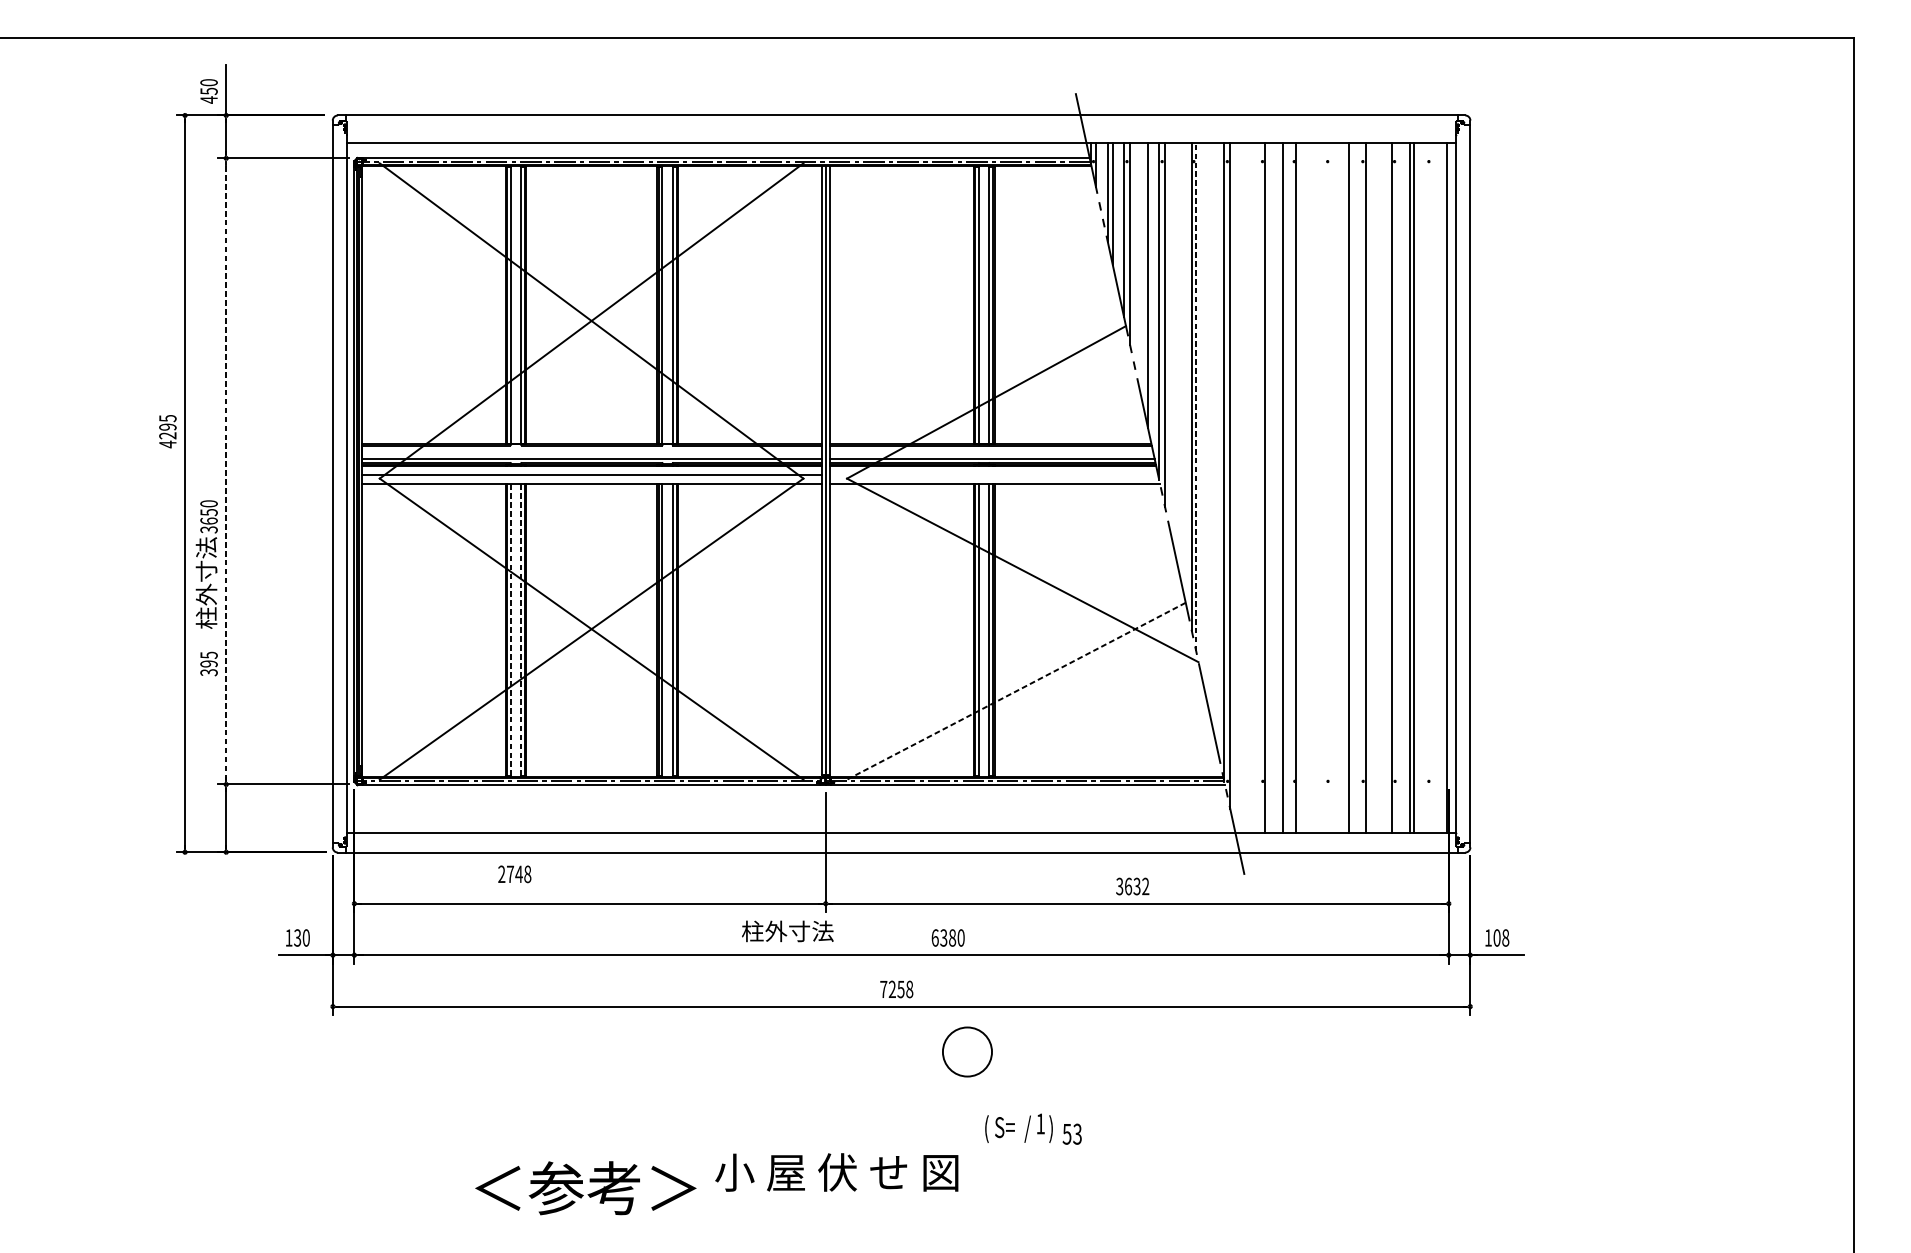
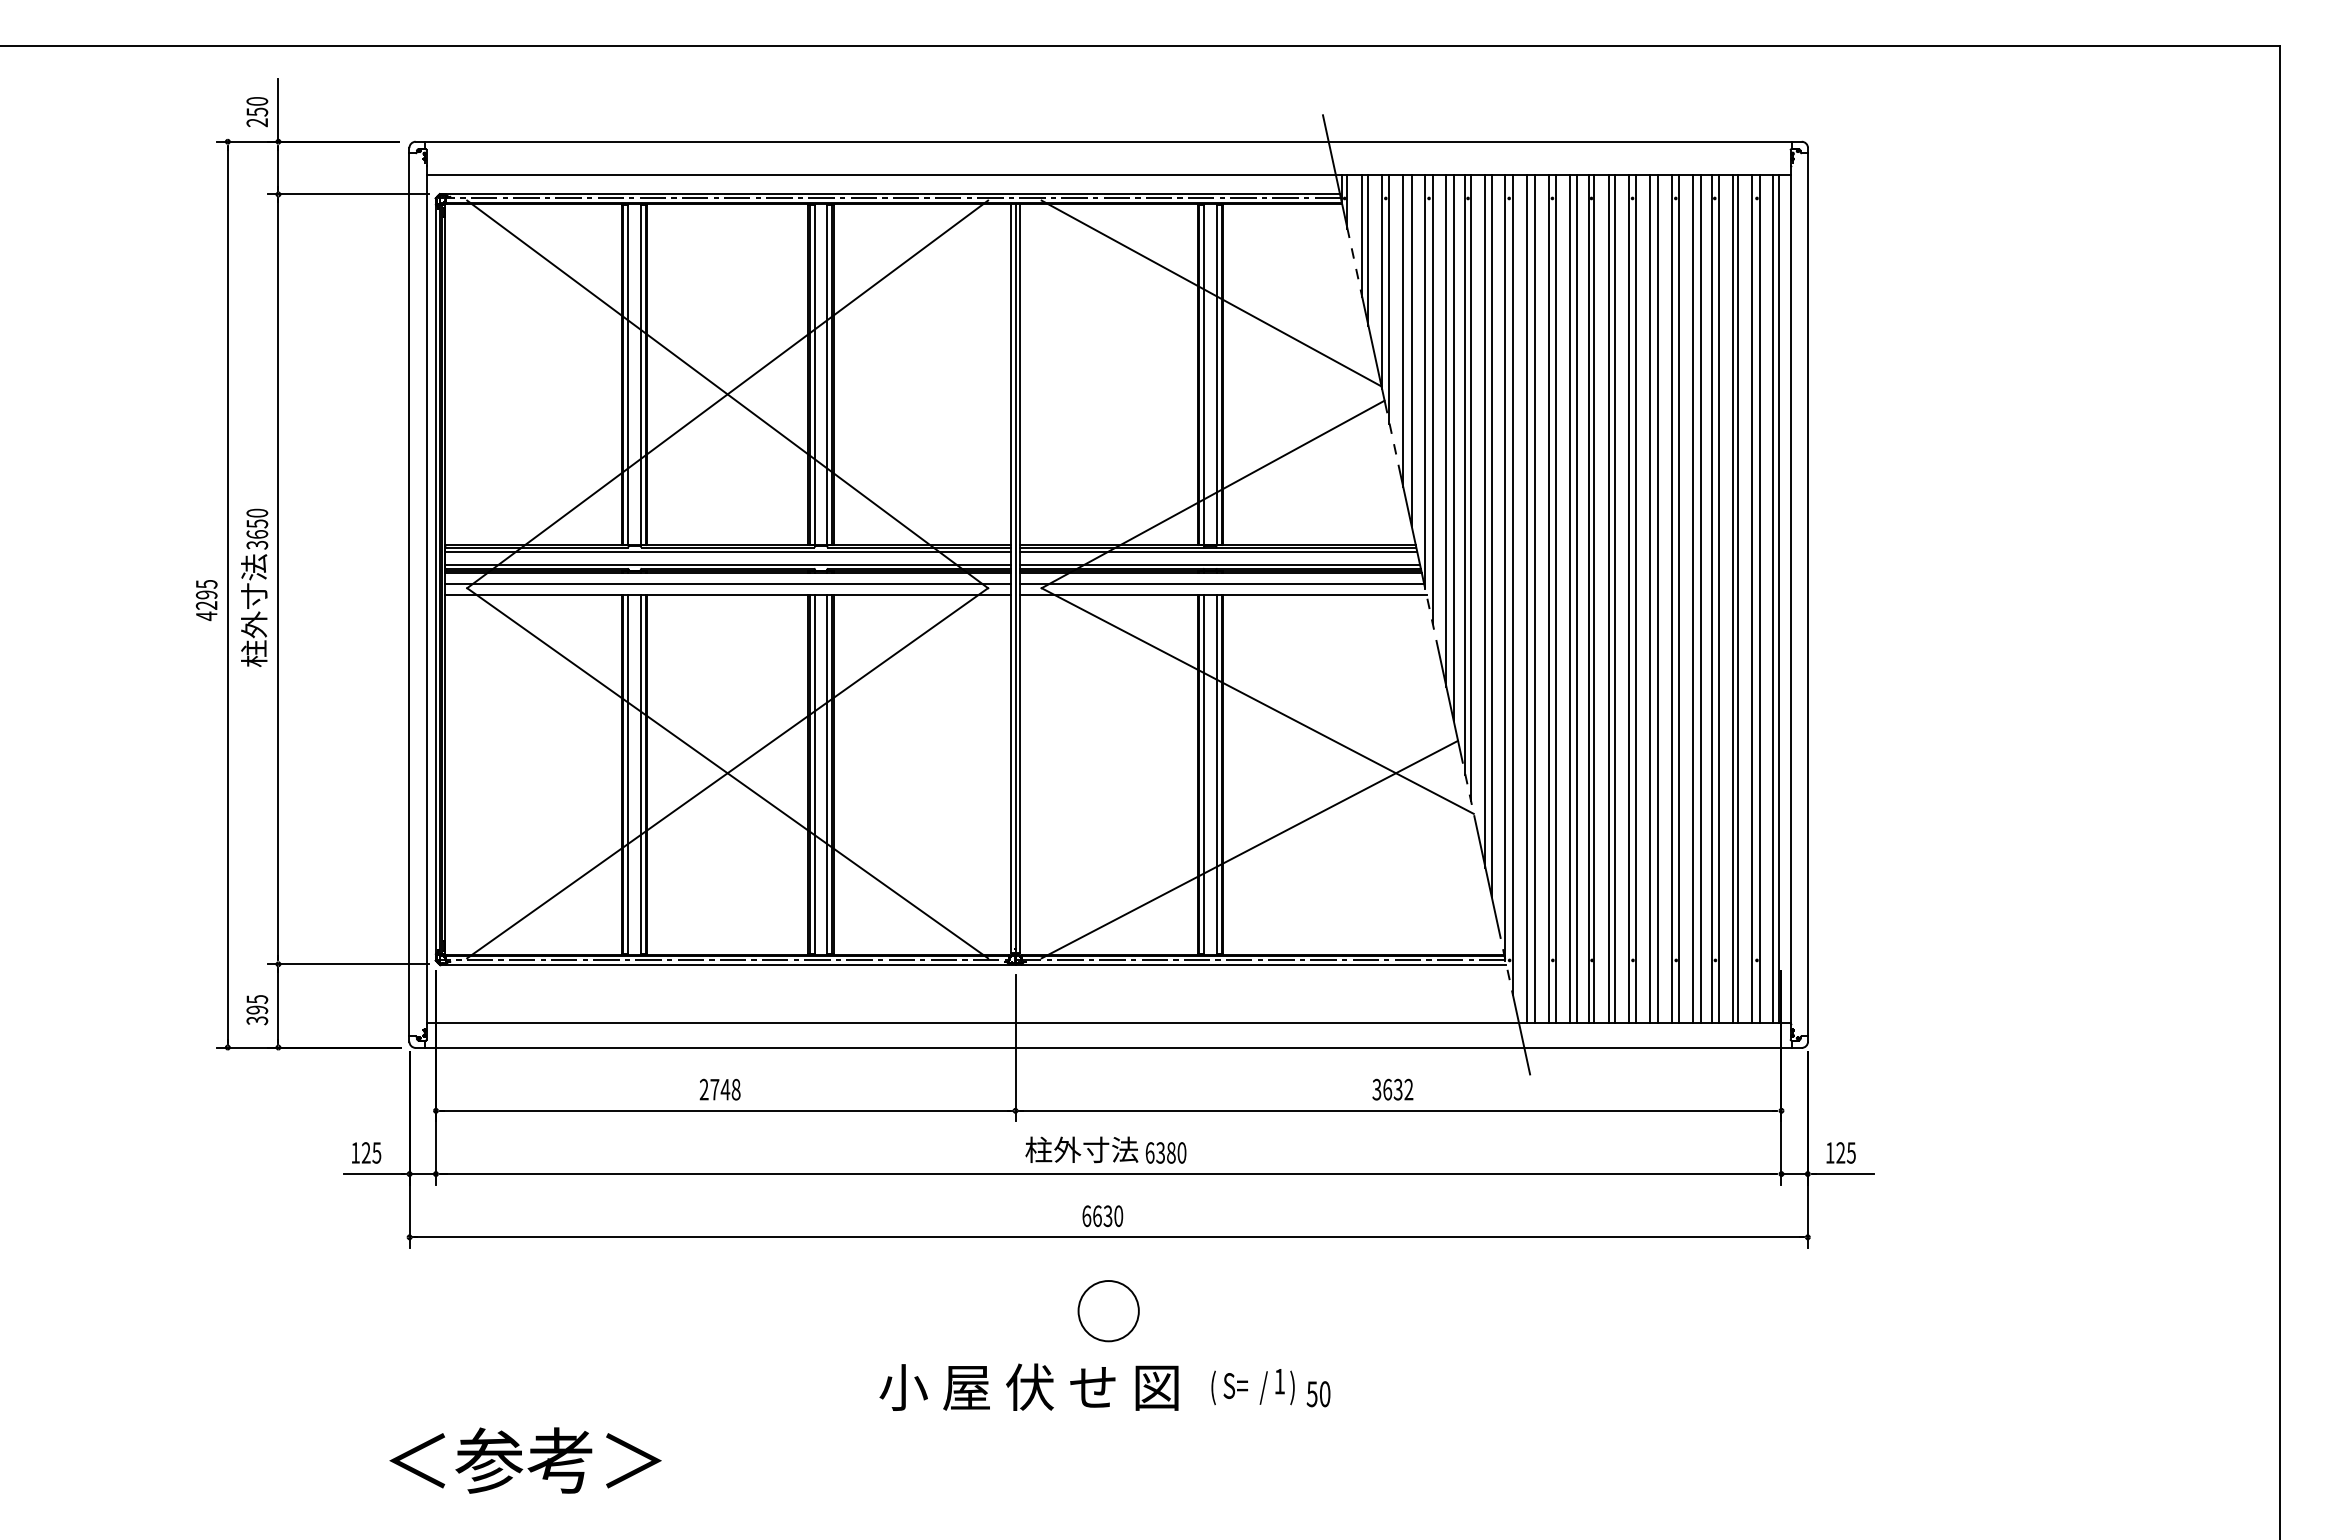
text: (208, 99) -> (256, 122), 450 -> 250
line: (985, 238) -> (1211, 293), added
line: (1141, 269) -> (1403, 331), added
line: (1176, 351) -> (1446, 431), added
line: (1182, 364) -> (1453, 448), added
line: (1195, 397) -> (1470, 488), dashed -> solid
line: (1208, 424) -> (1485, 521), added
text: (167, 431) -> (206, 600), moved
line: (1212, 435) -> (1491, 535), added
line: (591, 448) -> (727, 551), added
line: (990, 448) -> (1218, 551), added
line: (226, 471) -> (278, 579), dashed -> solid
line: (994, 475) -> (1222, 584), added
line: (1241, 487) -> (1526, 599), added
line: (1247, 487) -> (1534, 599), added
line: (1259, 487) -> (1548, 599), added
line: (1276, 487) -> (1569, 599), added
line: (1291, 487) -> (1588, 599), added
line: (1308, 487) -> (1608, 599), added
line: (1313, 487) -> (1615, 599), added
line: (1324, 487) -> (1628, 599), added
line: (1330, 487) -> (1636, 599), added
line: (1341, 487) -> (1649, 599), added
line: (1360, 487) -> (1672, 599), added
line: (1377, 487) -> (1693, 599), added
line: (1382, 487) -> (1700, 599), added
line: (1398, 487) -> (1719, 599), added
line: (1425, 487) -> (1752, 599), added
line: (1430, 487) -> (1759, 599), added
line: (1442, 487) -> (1773, 599), added
text: (206, 564) -> (254, 587), moved
line: (510, 630) -> (628, 774), dashed -> solid
line: (520, 630) -> (640, 774), dashed -> solid
text: (209, 664) -> (257, 1010), moved
line: (1016, 691) -> (1249, 849), dashed -> solid
text: (514, 874) -> (719, 1089), moved
text: (787, 931) -> (1081, 1149), moved
text: (301, 937) -> (371, 1152), 130 -> 125
text: (1500, 937) -> (1845, 1152), 108 -> 125
text: (896, 989) -> (1102, 1216), 7258 -> 6630
circle: (967, 1052) -> (1108, 1311), moved
text: (1077, 1134) -> (1324, 1394), 53 -> 50
text: (836, 1171) -> (1028, 1386), moved
text: (585, 1188) -> (525, 1460), moved

